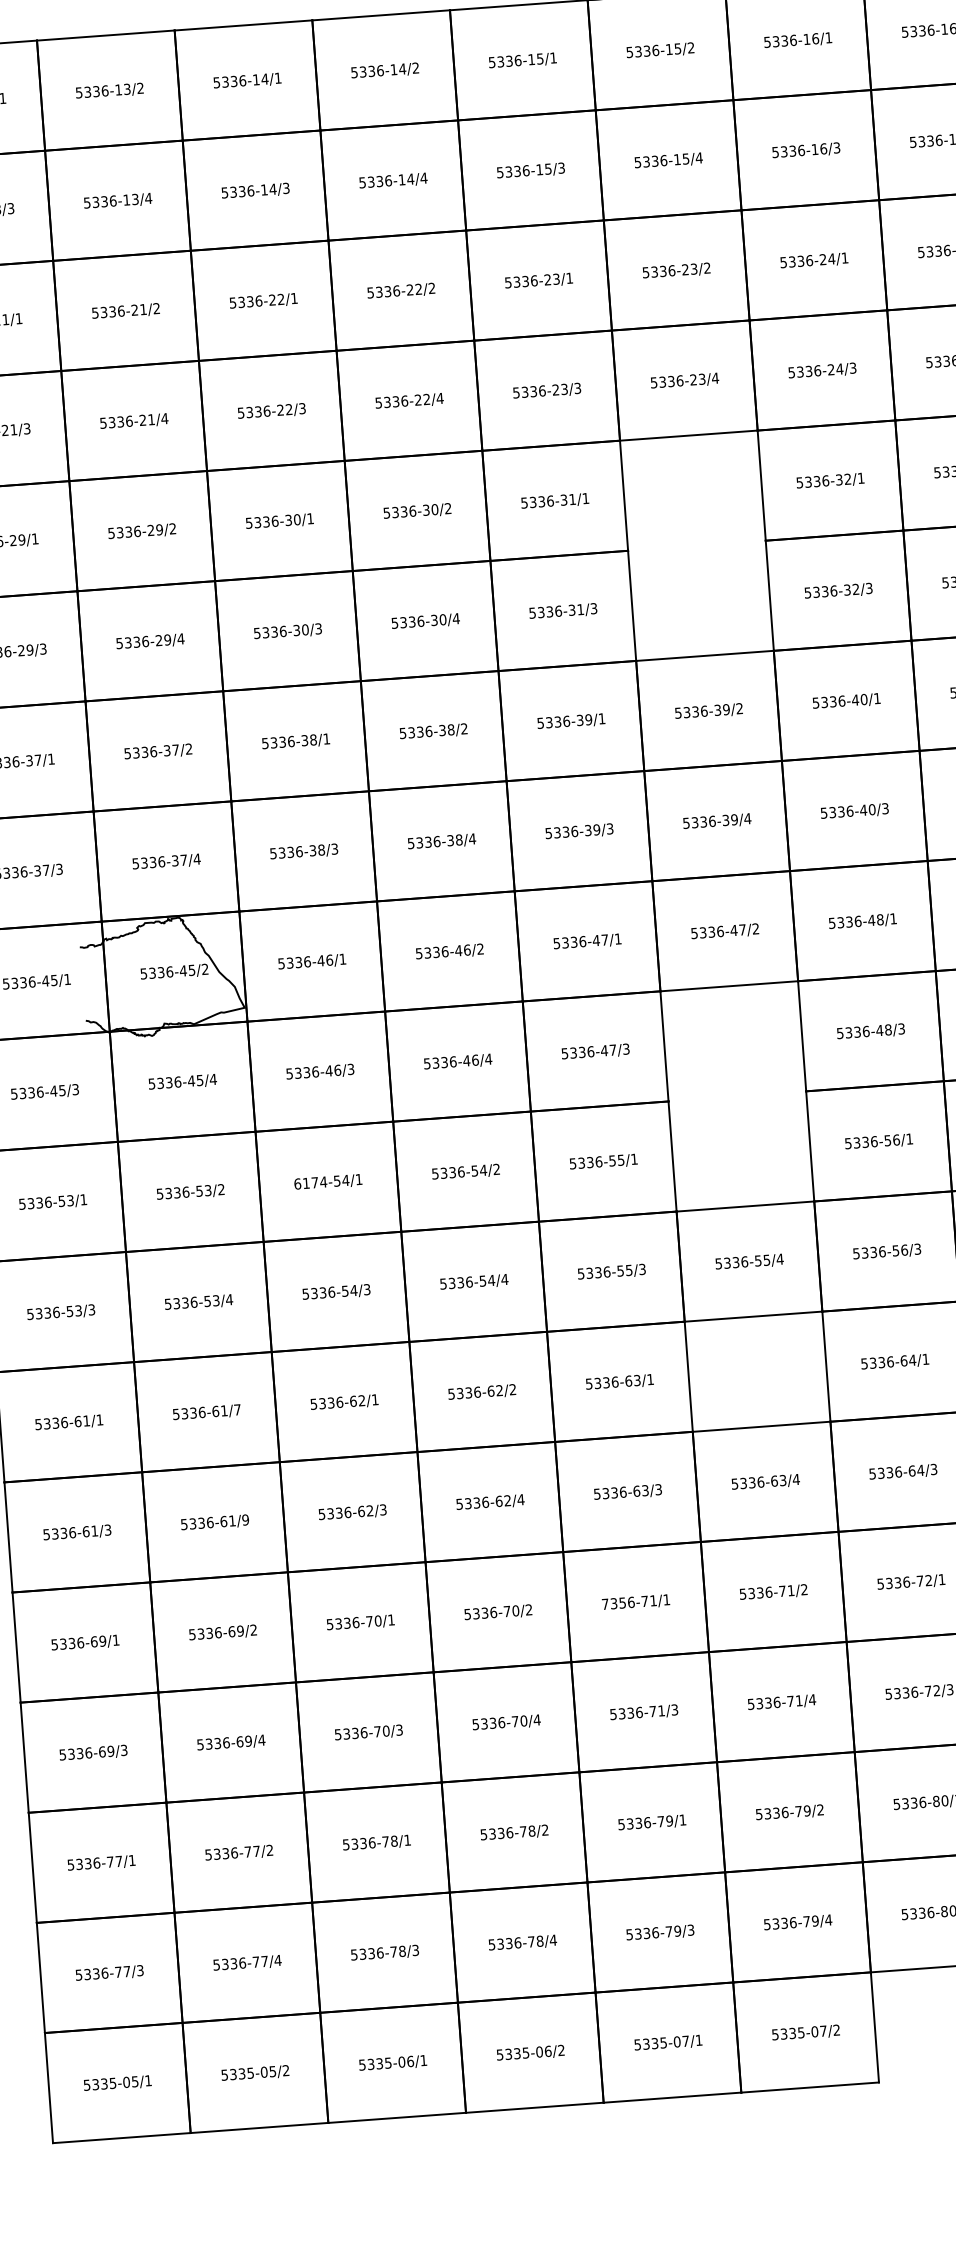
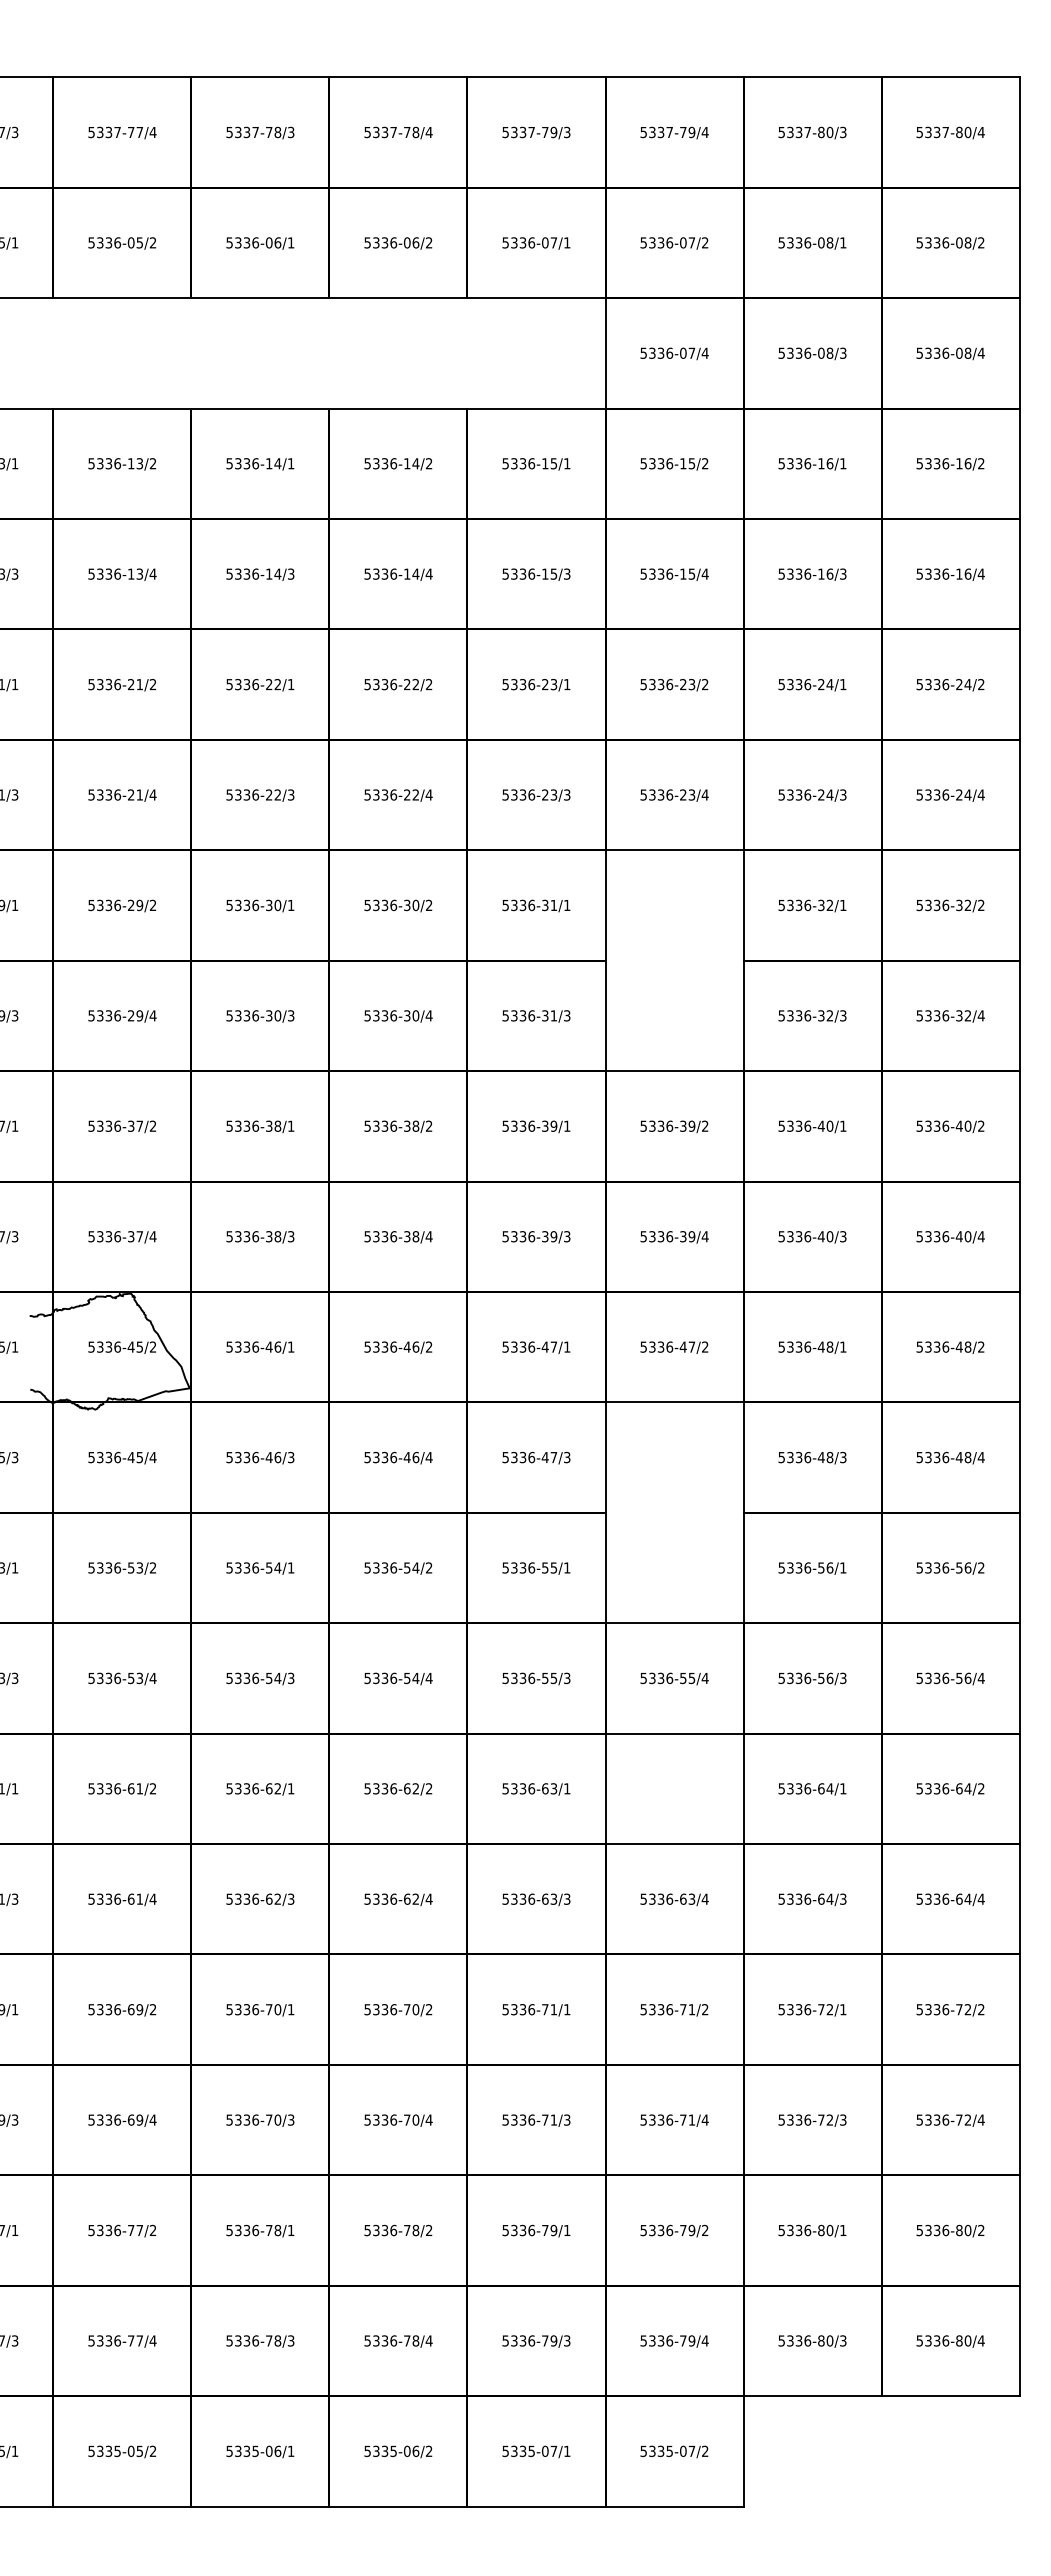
text: (310, 1182) -> (242, 1567), 6174-54/1 -> 5336-54/1
text: (236, 1409) -> (152, 1788), 5336-61/7 -> 5336-61/2
text: (244, 1519) -> (152, 1898), 5336-61/9 -> 5336-61/4
text: (614, 1603) -> (514, 2009), 7356-71/1 -> 5336-71/1

